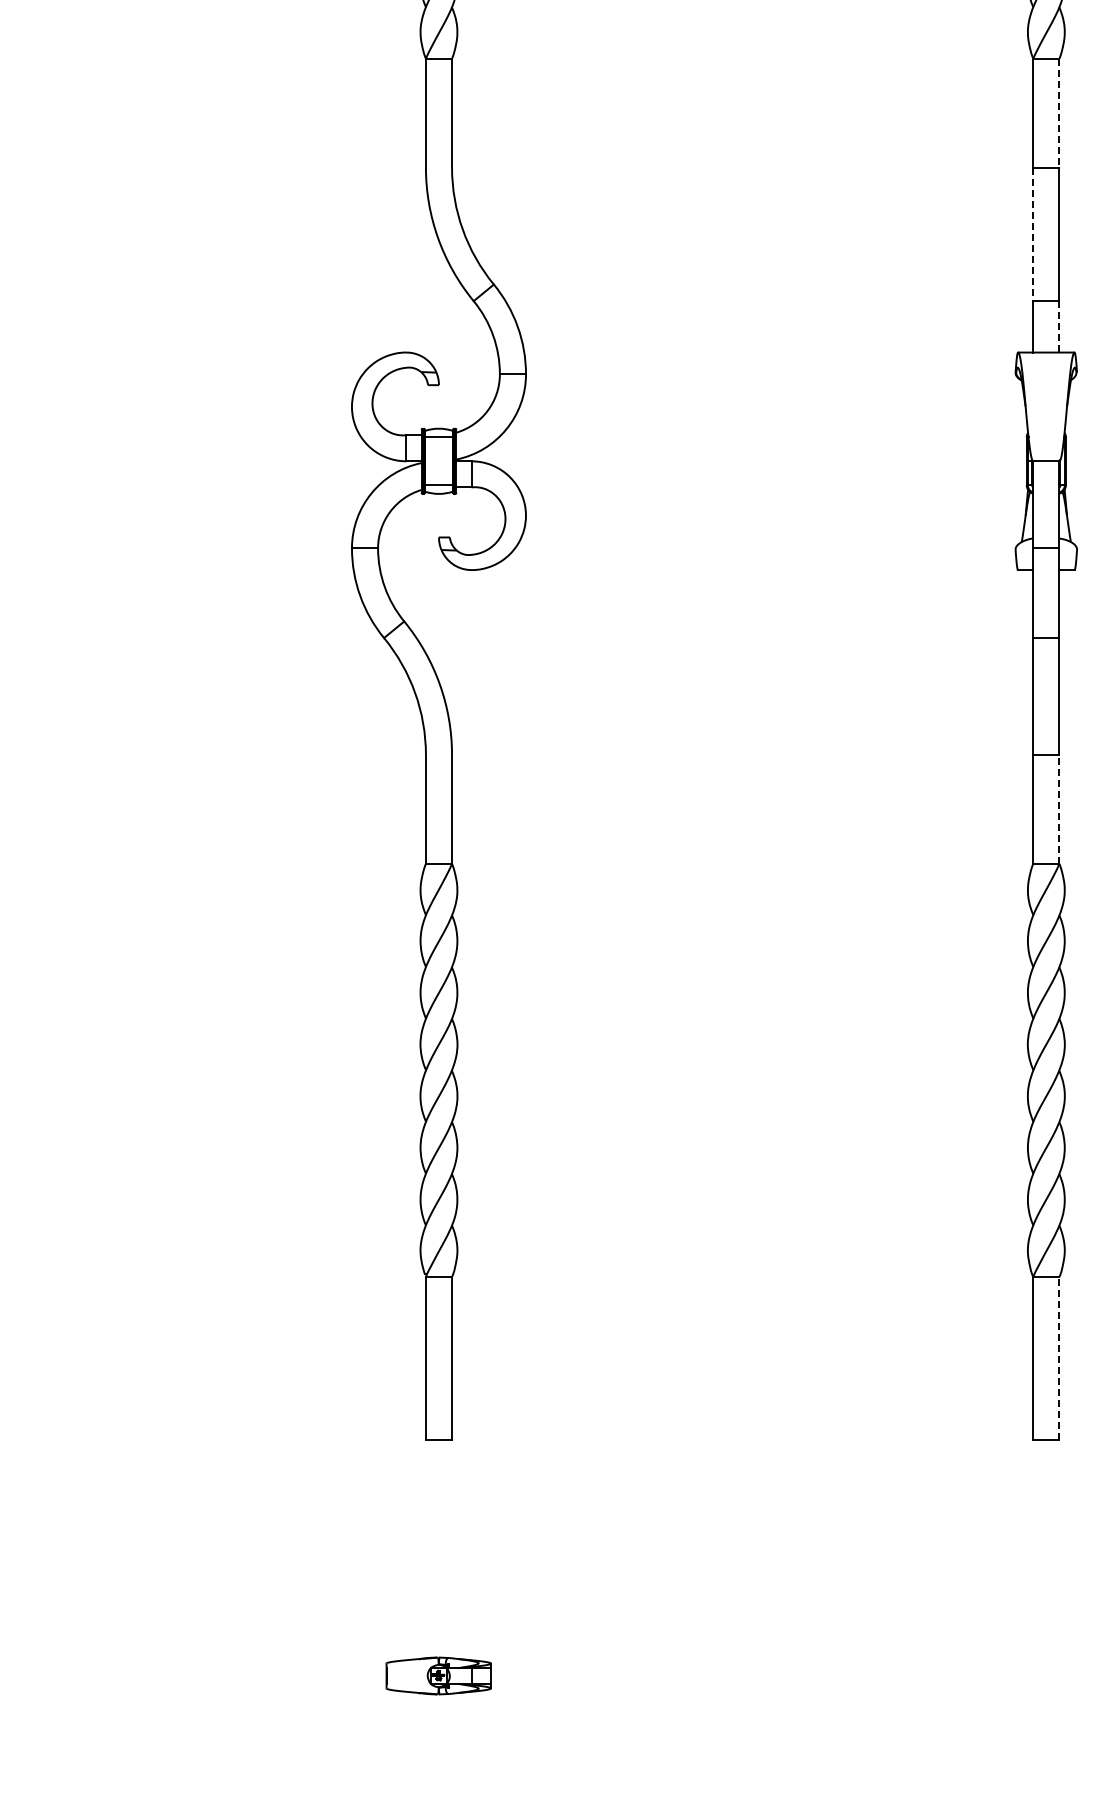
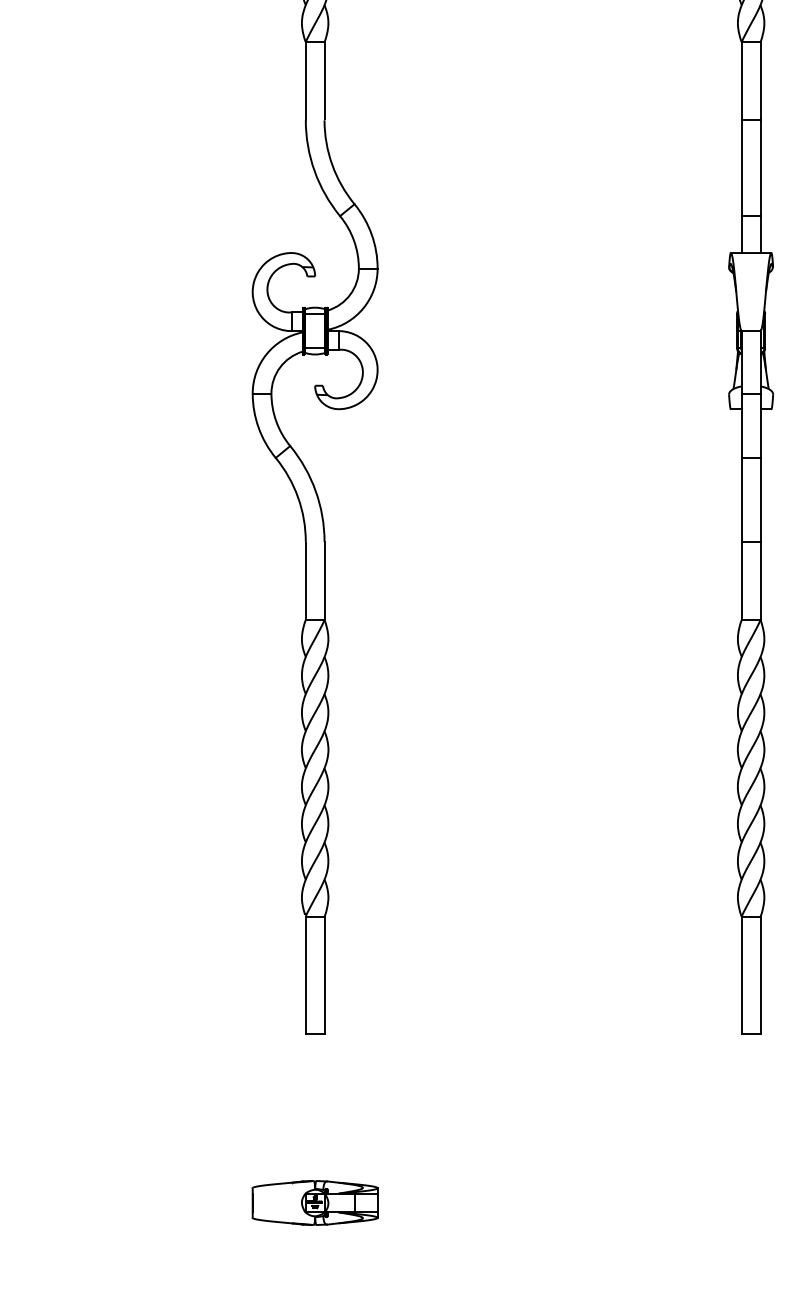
line: (1059, 113) -> (760, 81), dashed -> solid
line: (1033, 234) -> (741, 168), dashed -> solid
line: (1059, 326) -> (760, 234), dashed -> solid
line: (1059, 808) -> (760, 580), dashed -> solid
line: (1059, 1358) -> (760, 975), dashed -> solid
part: (438, 1675) -> (314, 1202), size x1.67

